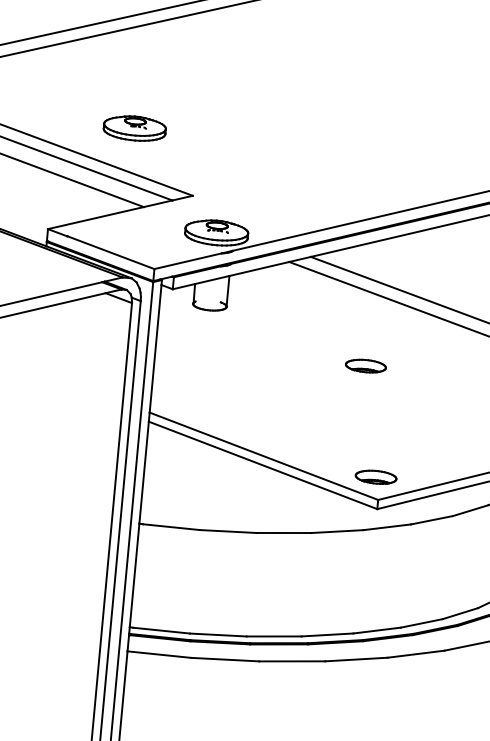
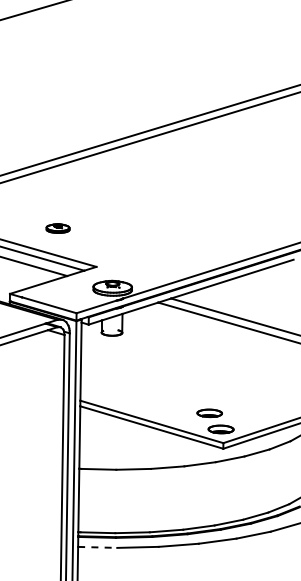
part: (133, 128) -> (57, 228), size x0.6
part: (365, 364) -> (209, 412), moved
line: (159, 654) -> (97, 547), solid -> dashed

